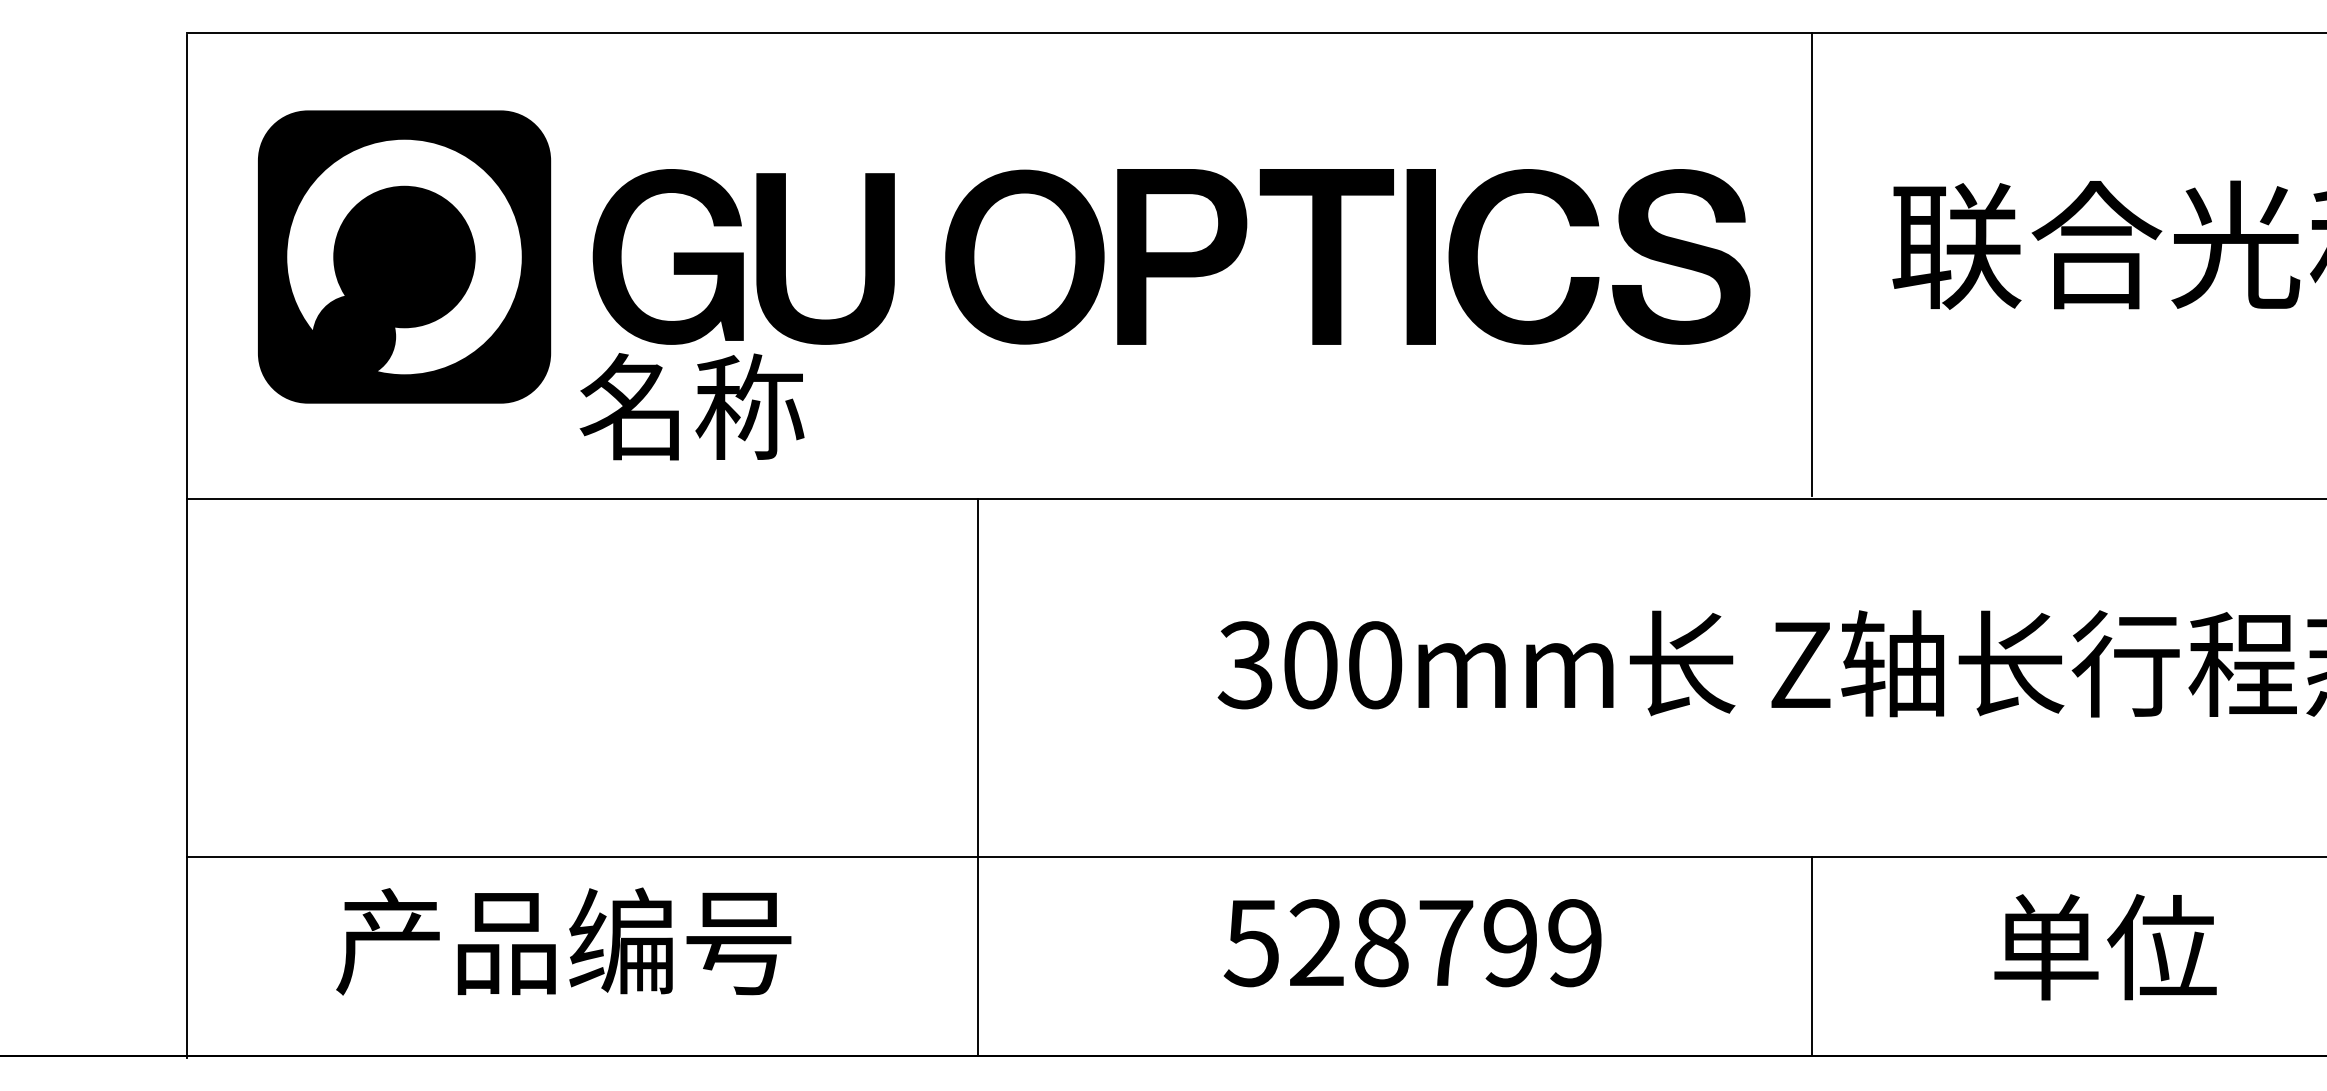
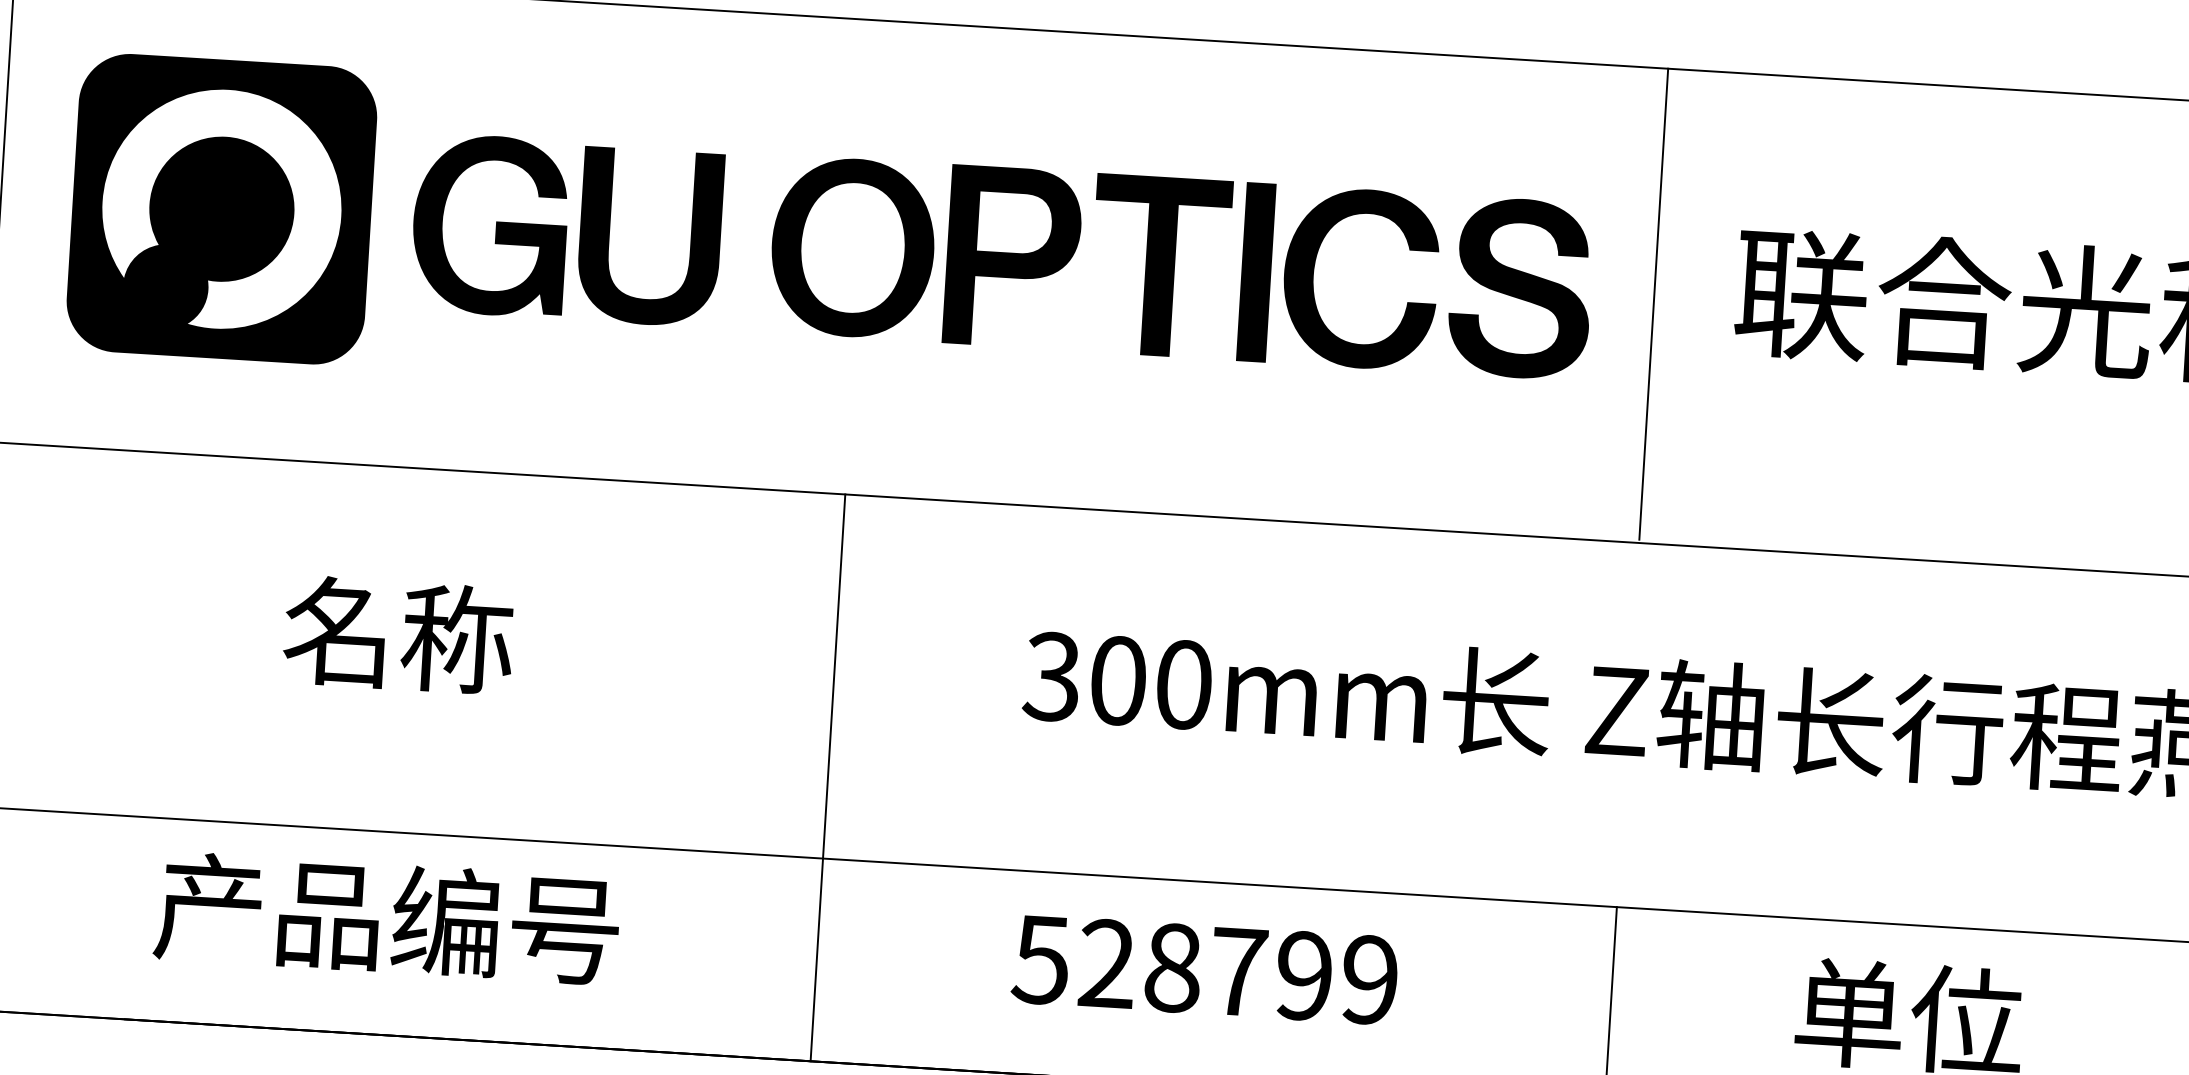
text: (691, 406) -> (398, 635), moved
line: (978, 777) -> (828, 777), moved
text: (563, 941) -> (386, 918), moved

